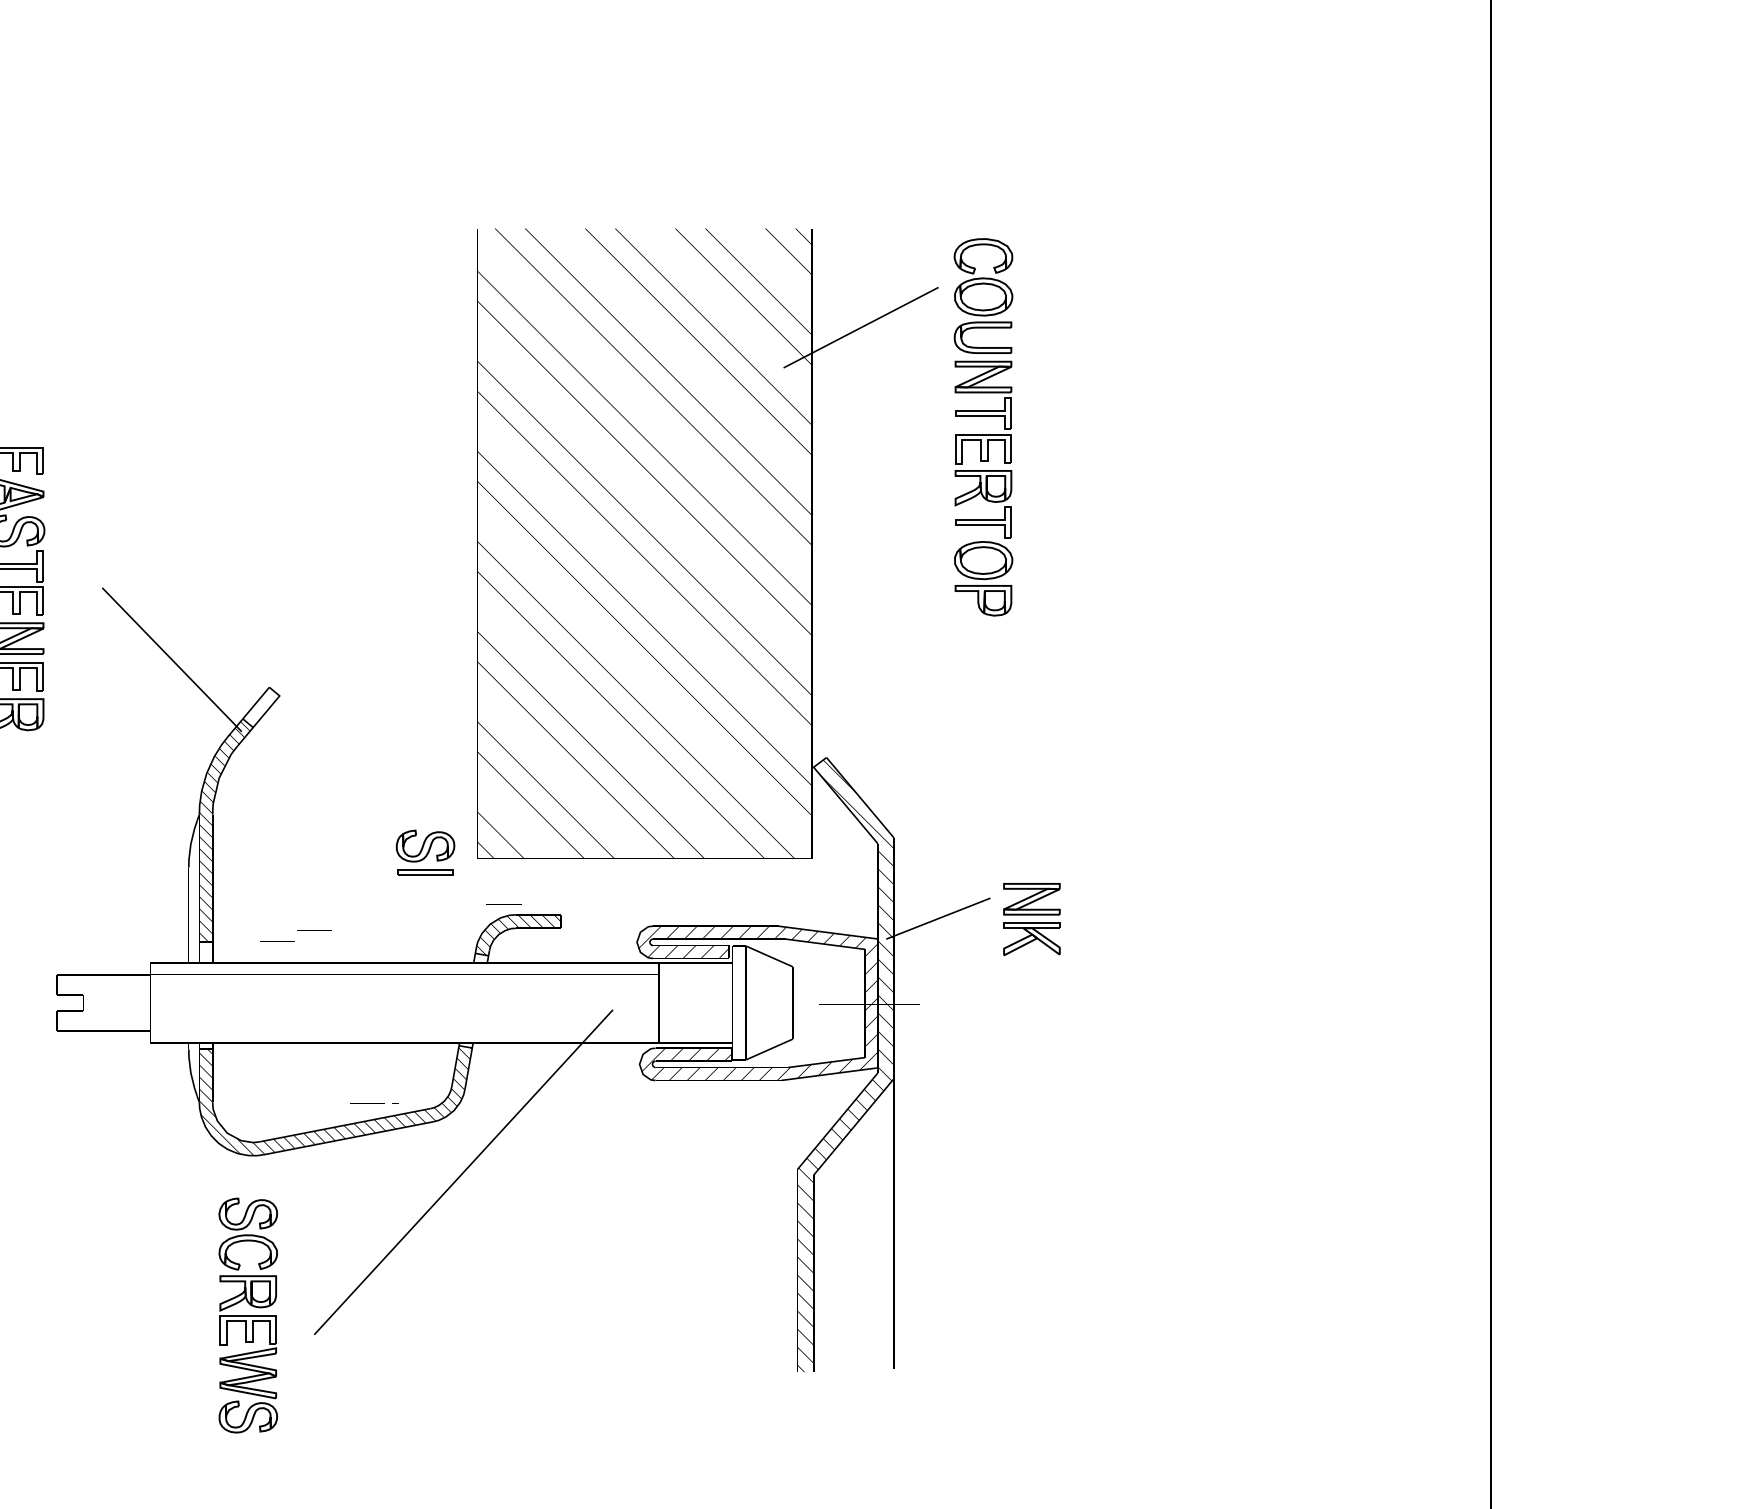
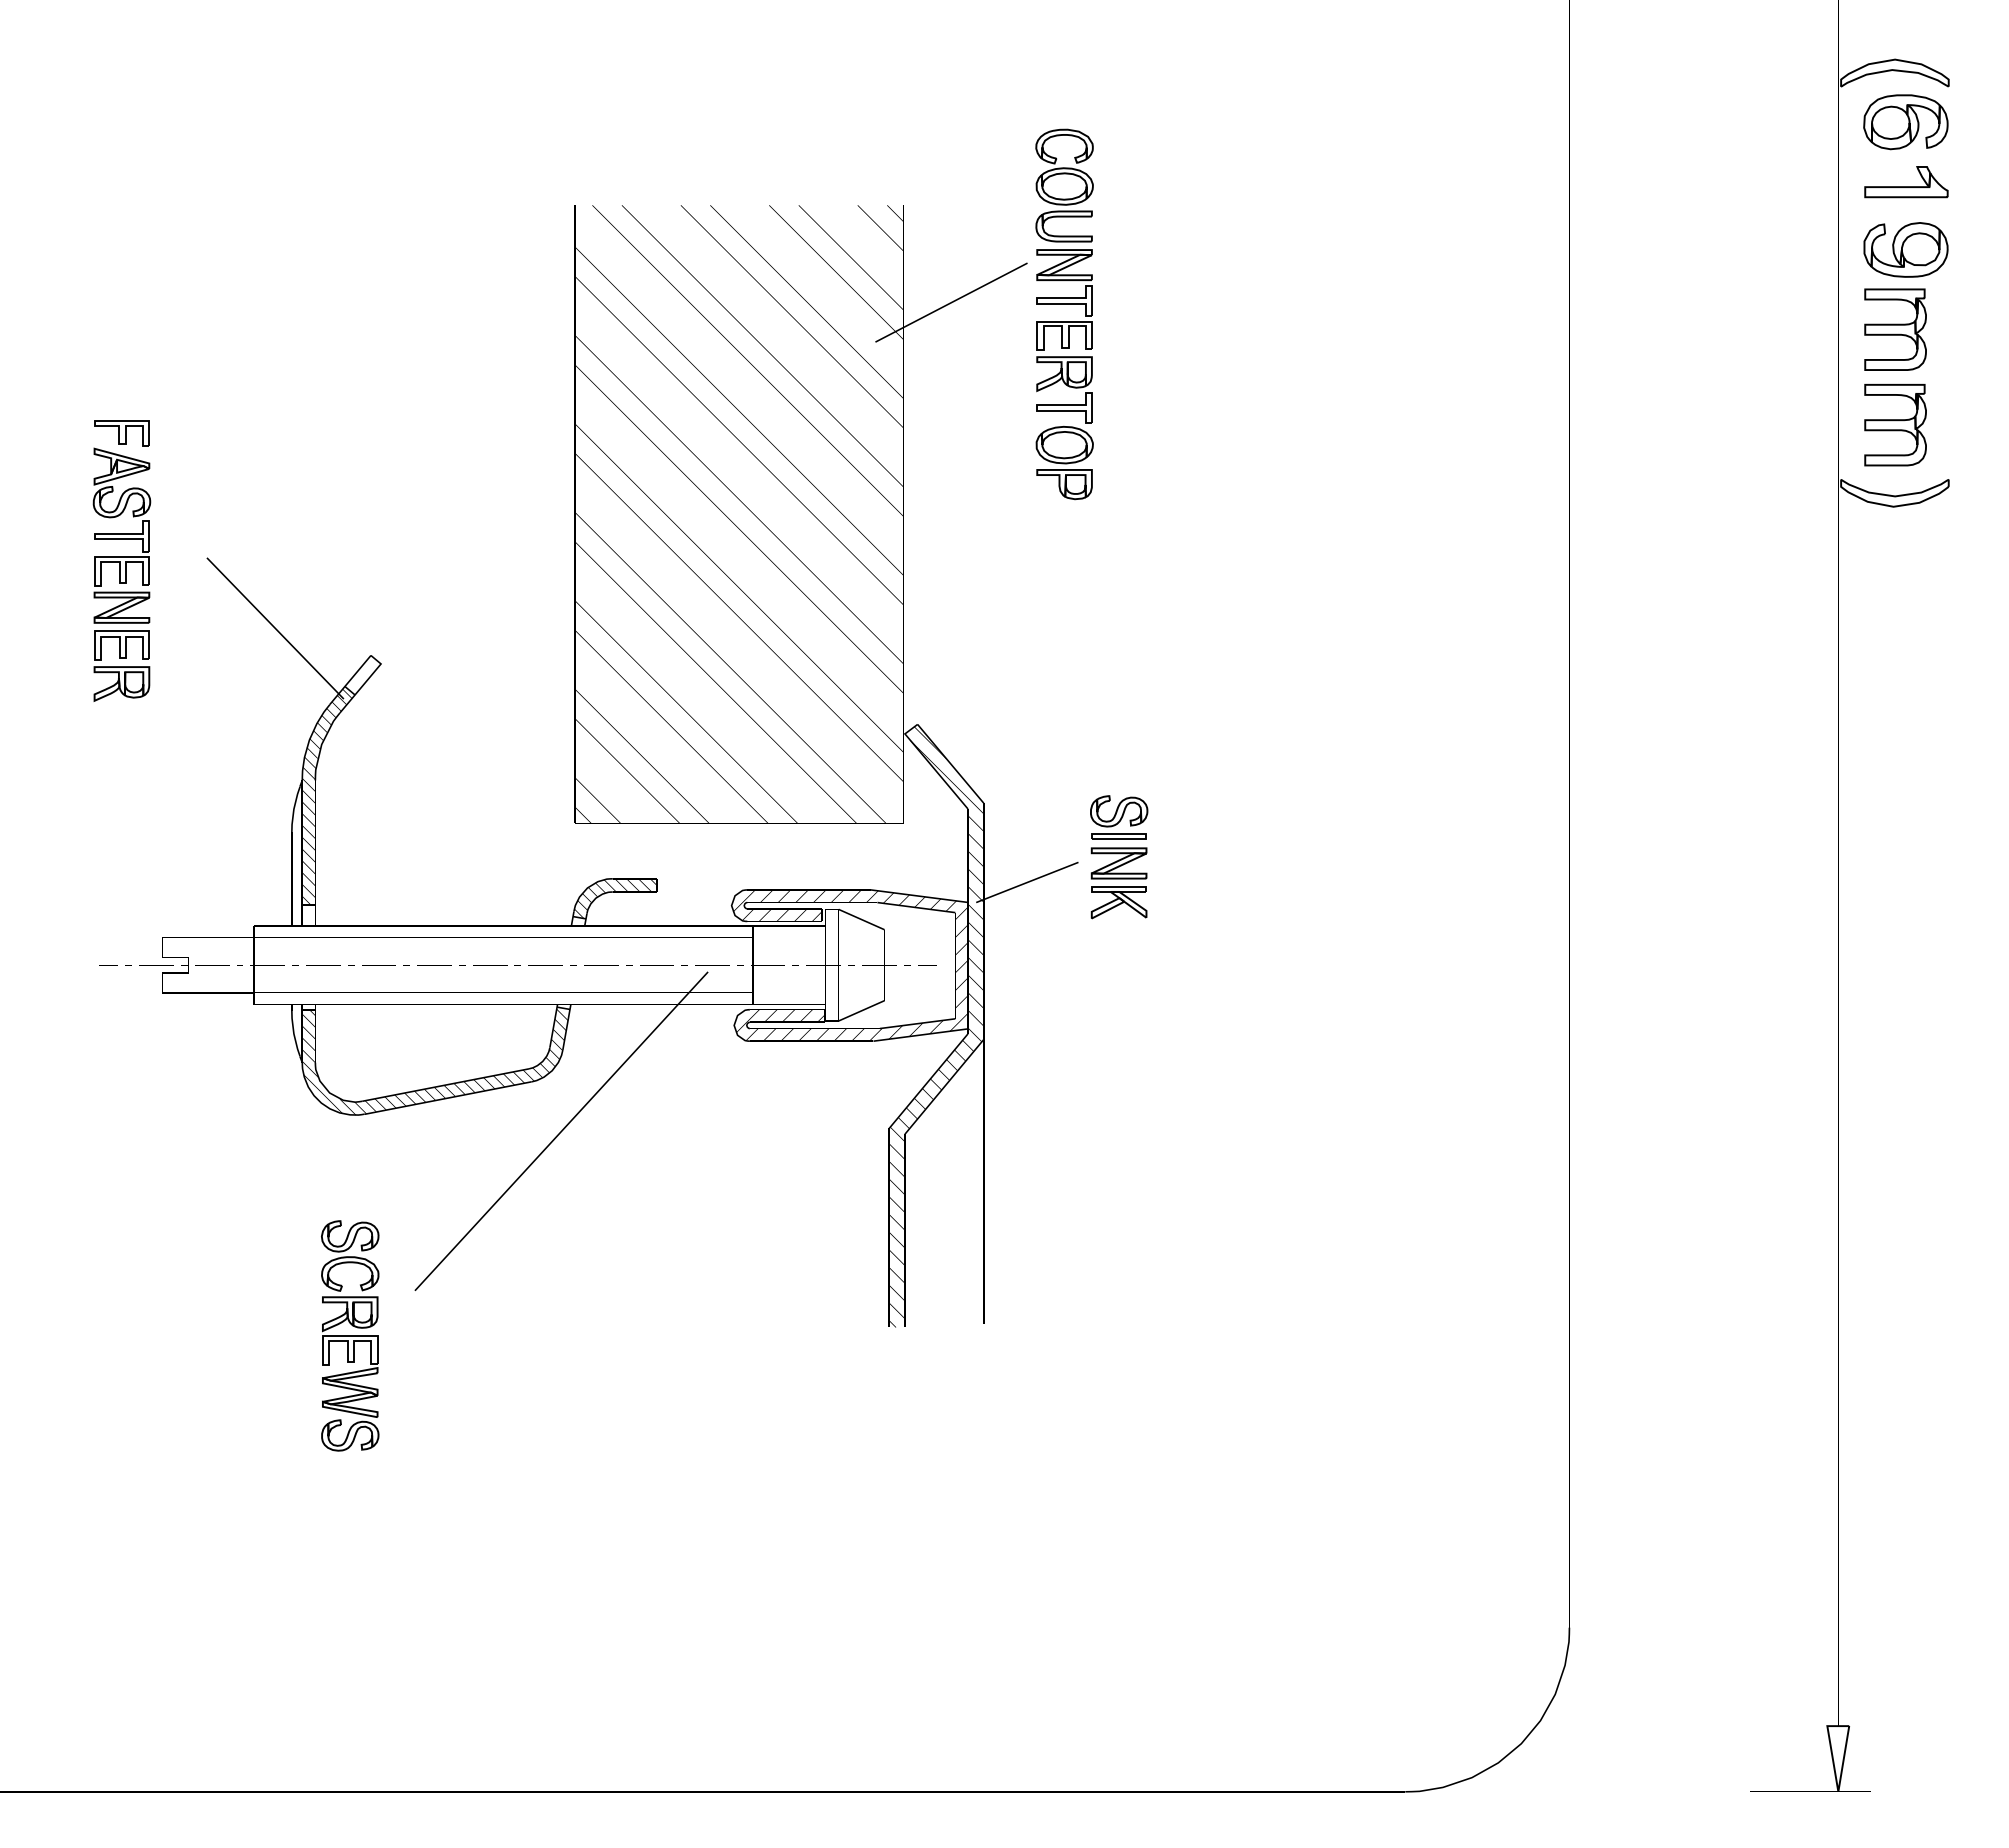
part: (983, 434) -> (1064, 321), moved
part: (425, 852) -> (1119, 817), moved
line: (504, 904) -> (601, 868), removed
line: (314, 930) -> (415, 894), removed
line: (277, 942) -> (378, 905), removed
line: (373, 1104) -> (496, 965), moved
part: (248, 1315) -> (350, 1335), moved

